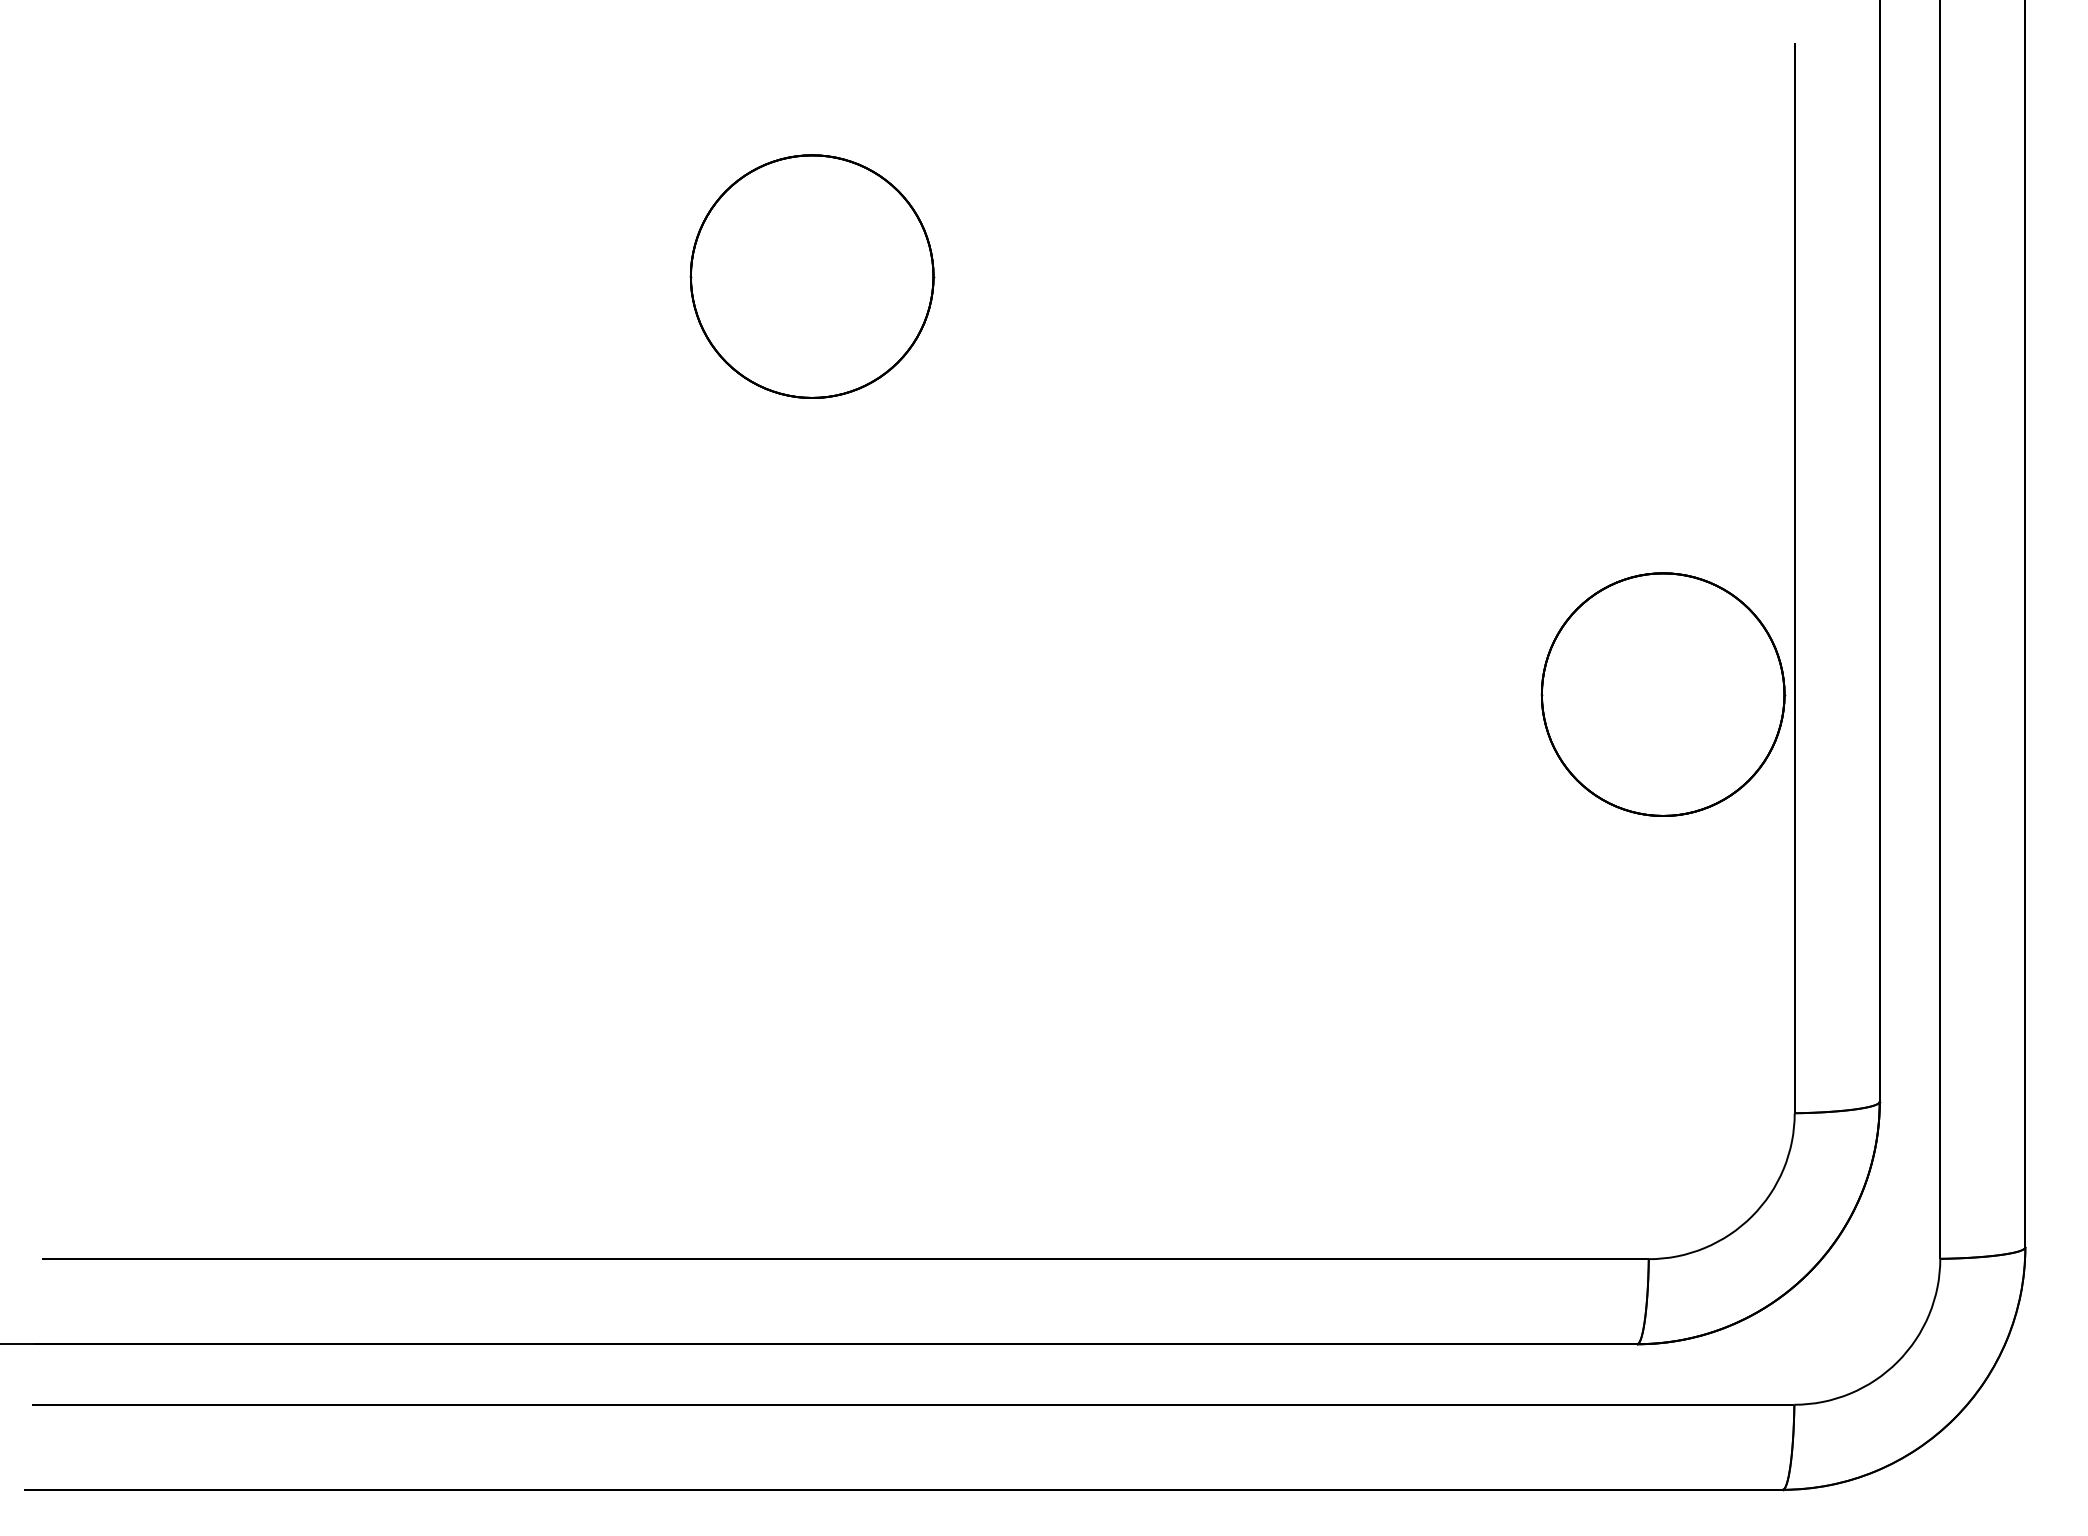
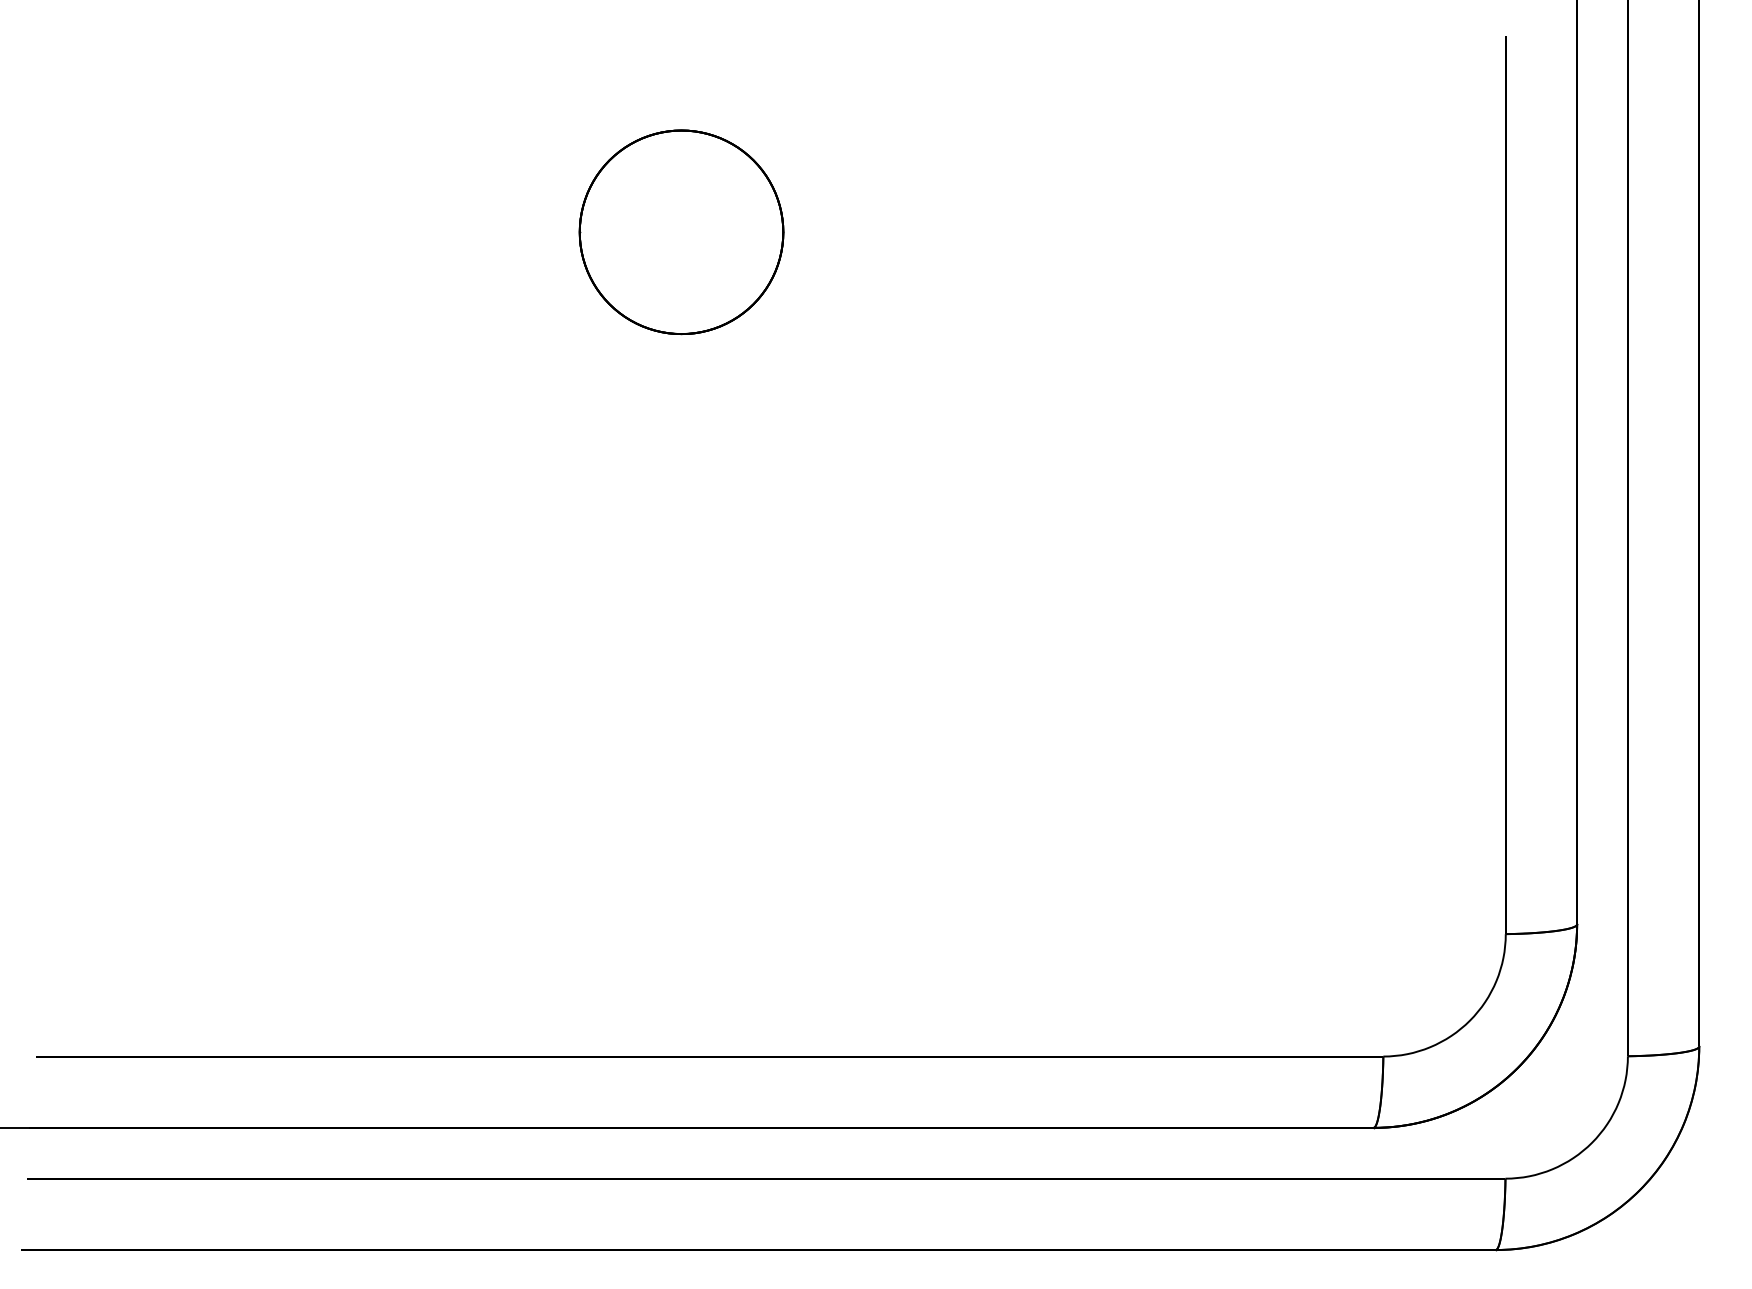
part: (1663, 694) -> (1395, 582), removed

